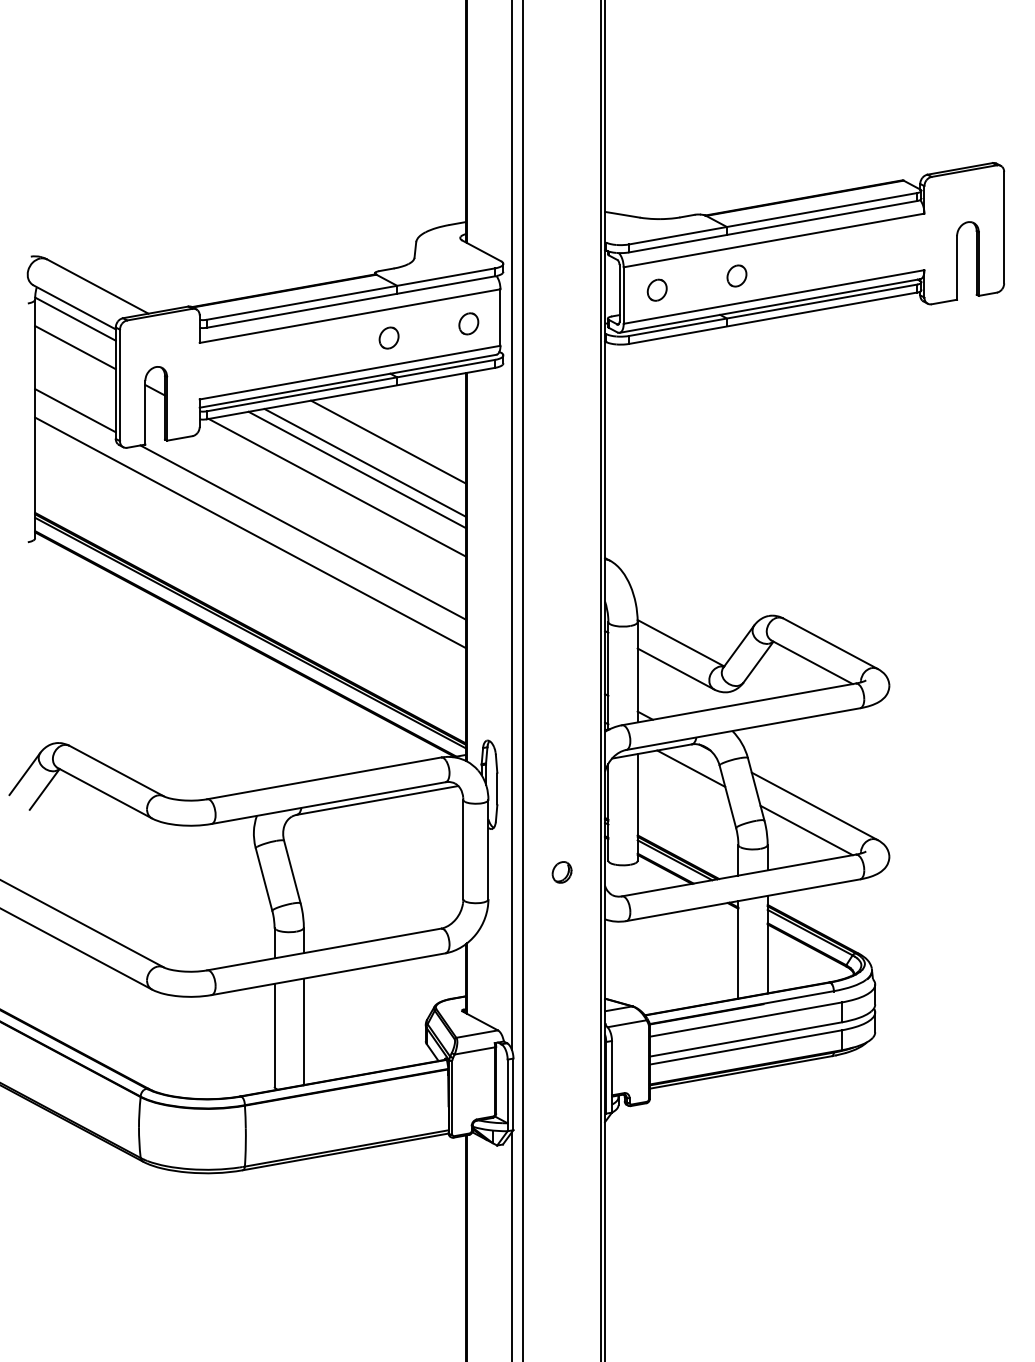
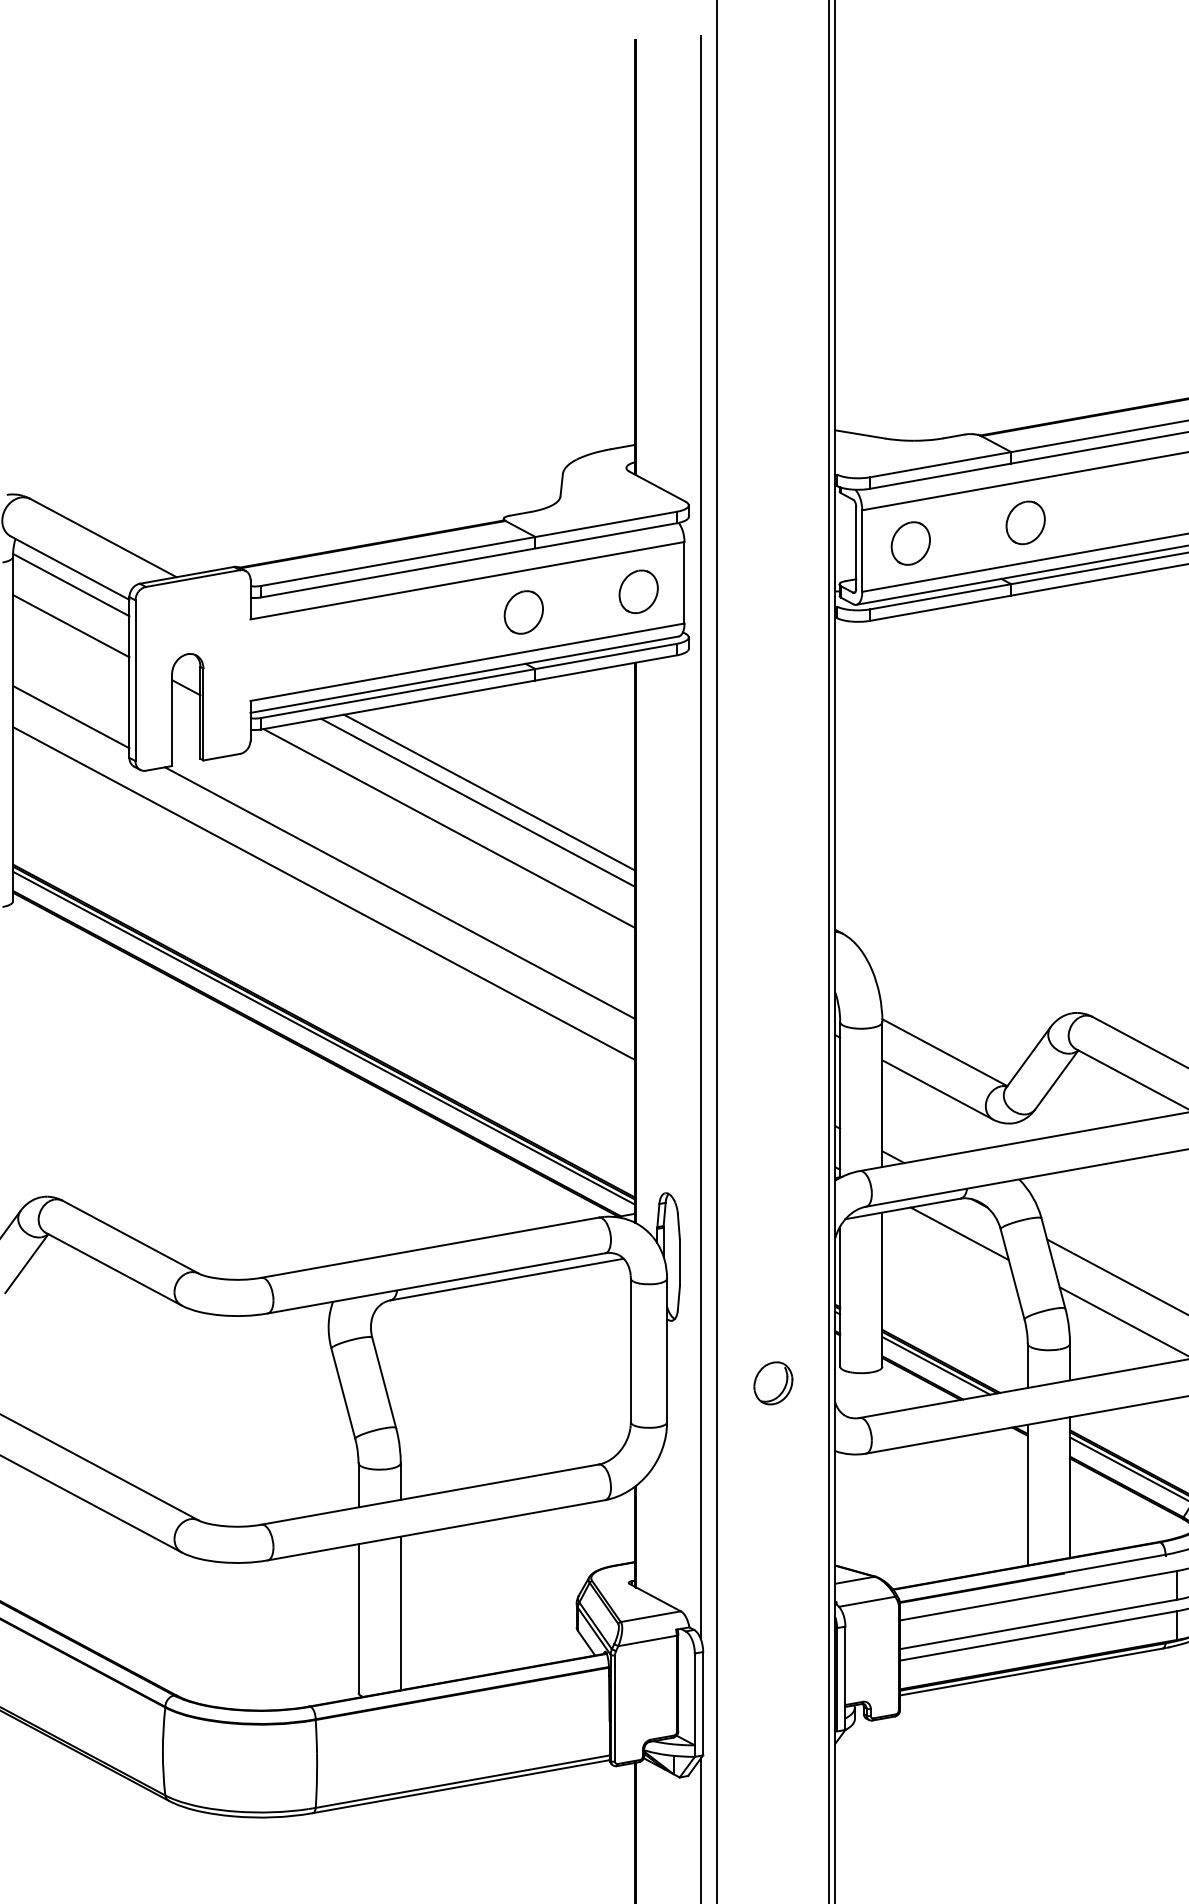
part: (736, 275) -> (1025, 522), size x1.4
part: (656, 289) -> (909, 542), size x1.4
part: (468, 323) -> (638, 591), size x1.4
part: (388, 337) -> (522, 611), size x1.4
line: (388, 441) -> (522, 761), removed
part: (561, 872) -> (772, 1383), size x1.4

